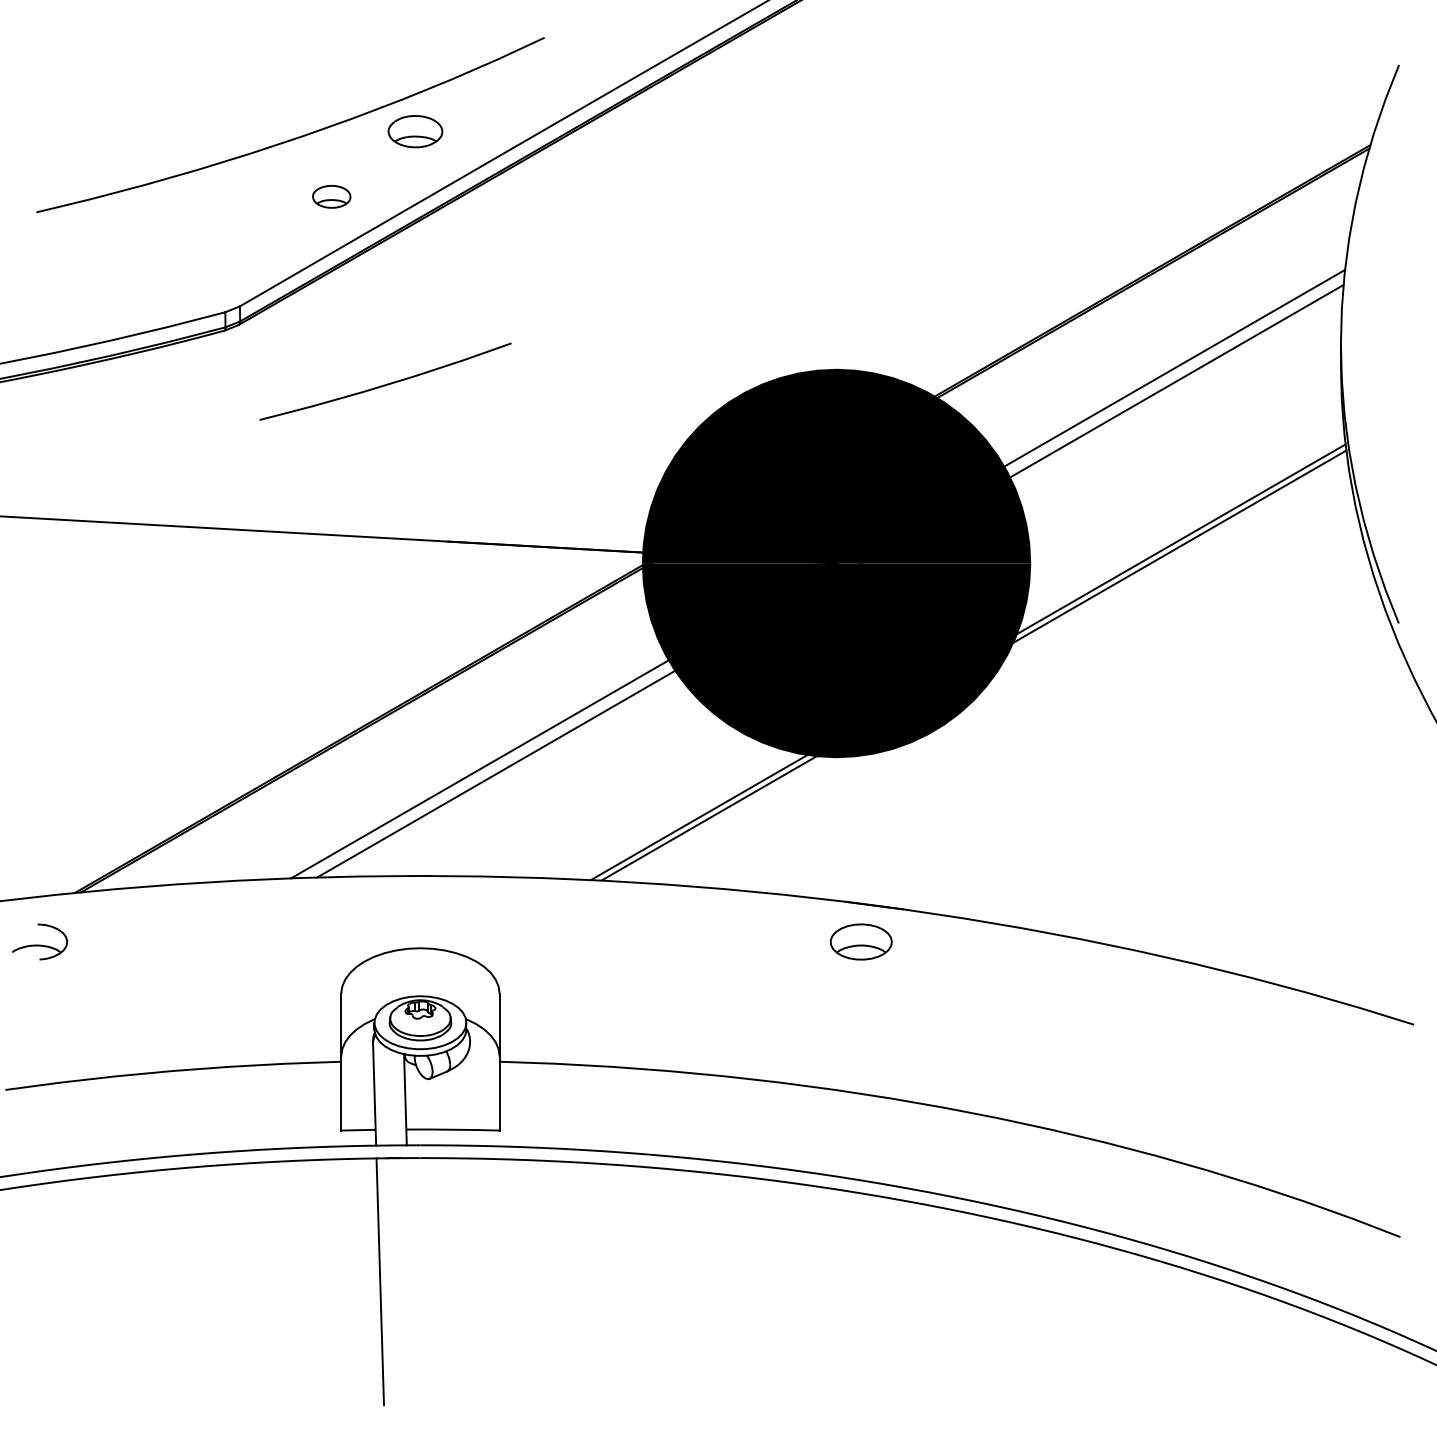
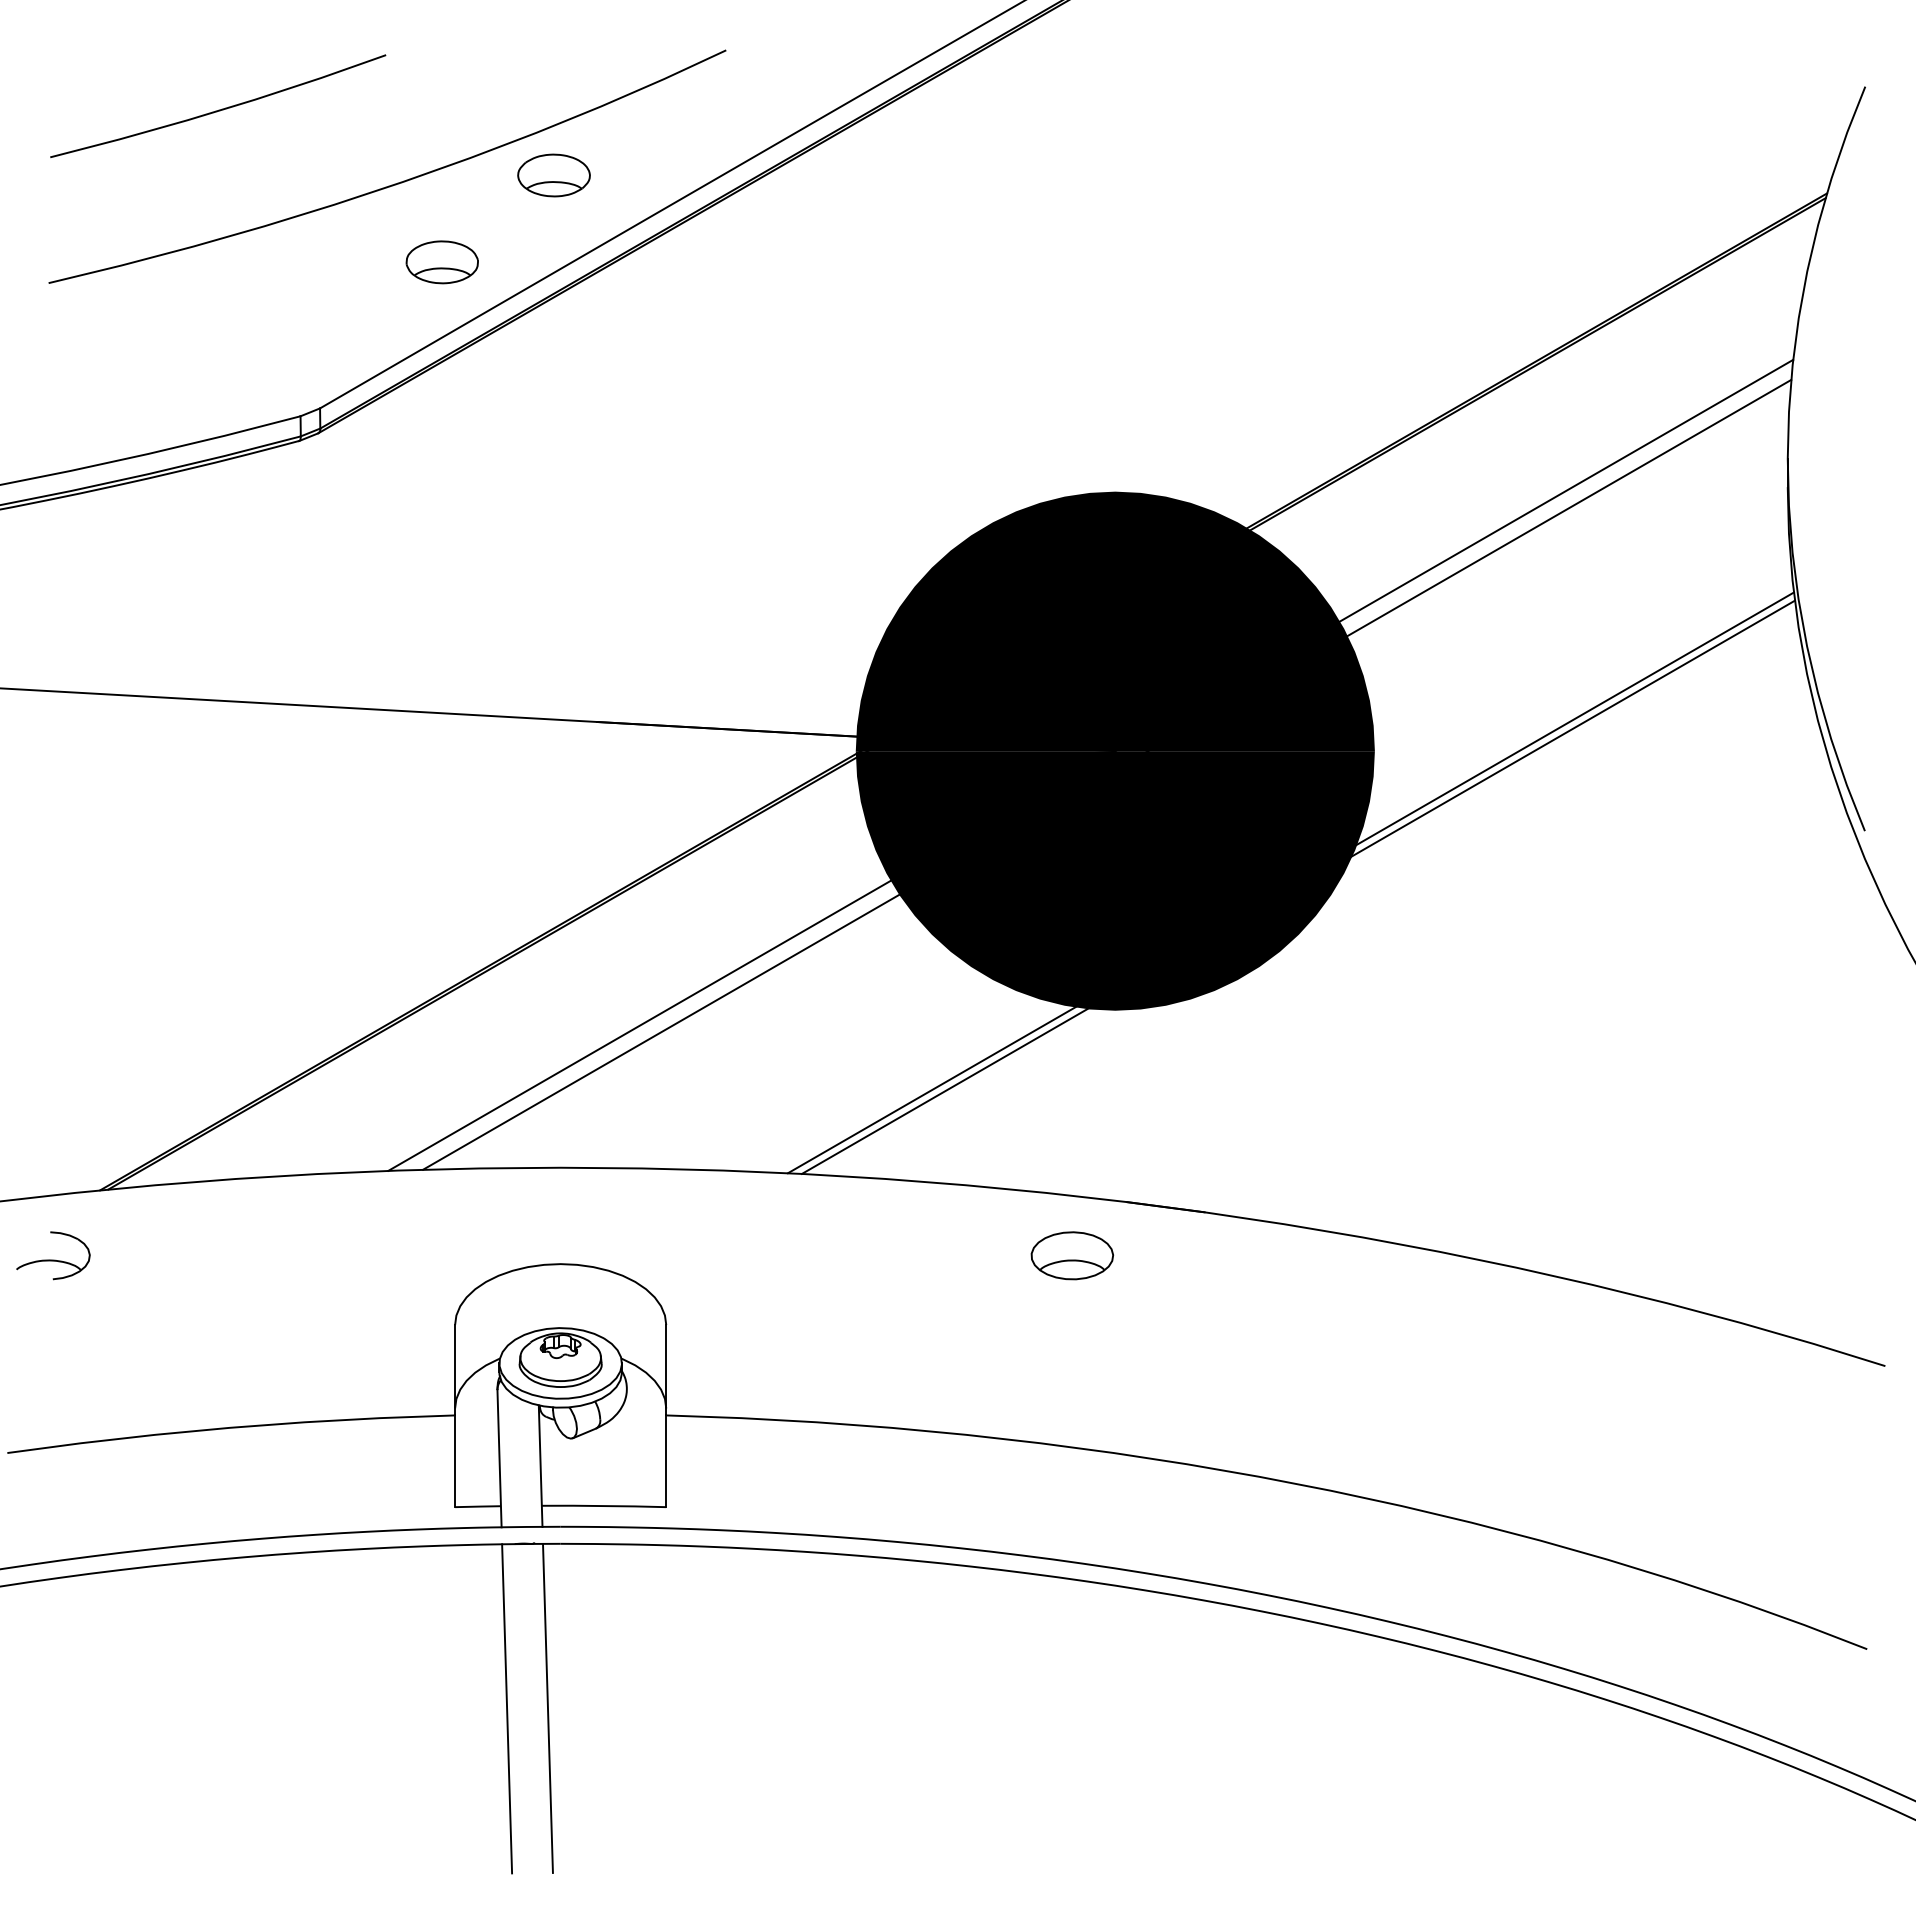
part: (331, 196) -> (442, 261), size x1.43
curve: (387, 383) -> (220, 108), moved
part: (860, 941) -> (1071, 1255), moved
line: (410, 1281) -> (547, 1708), added

